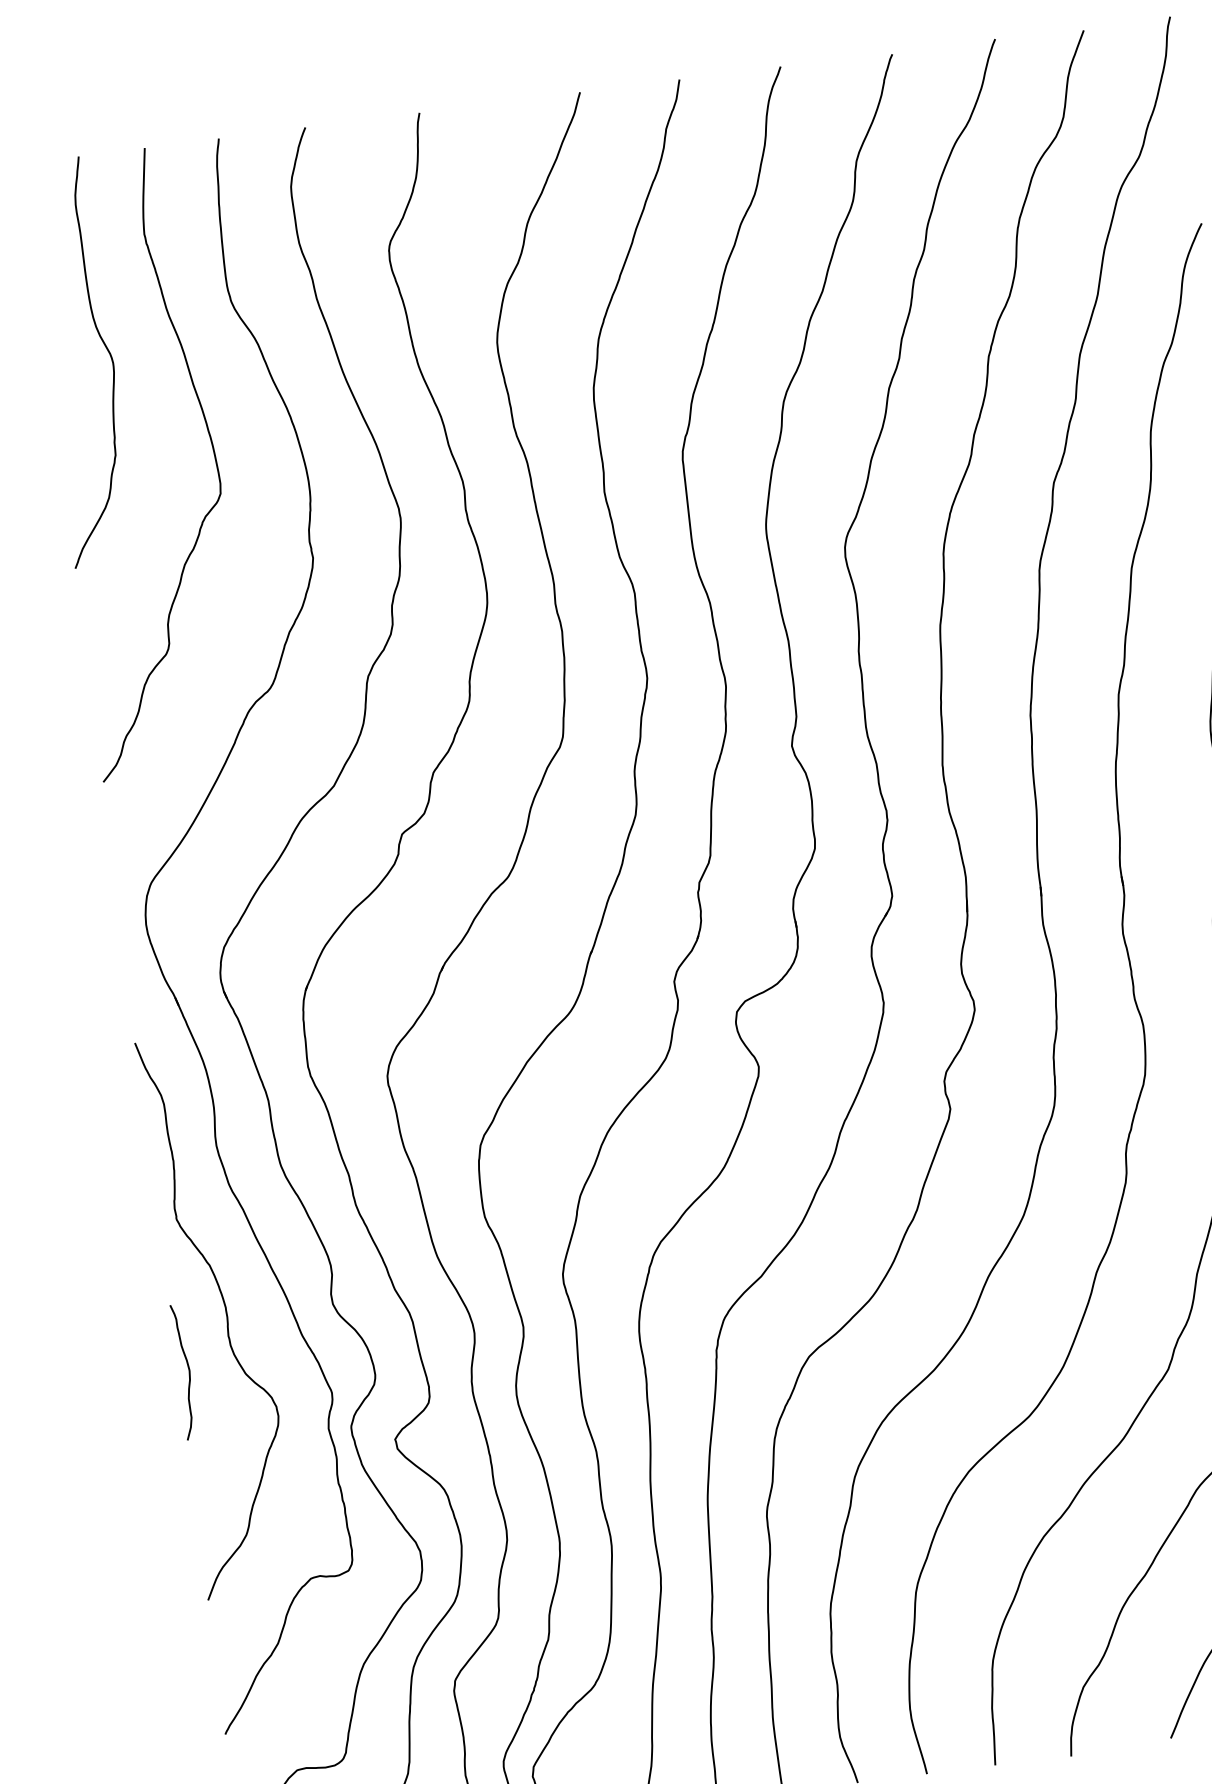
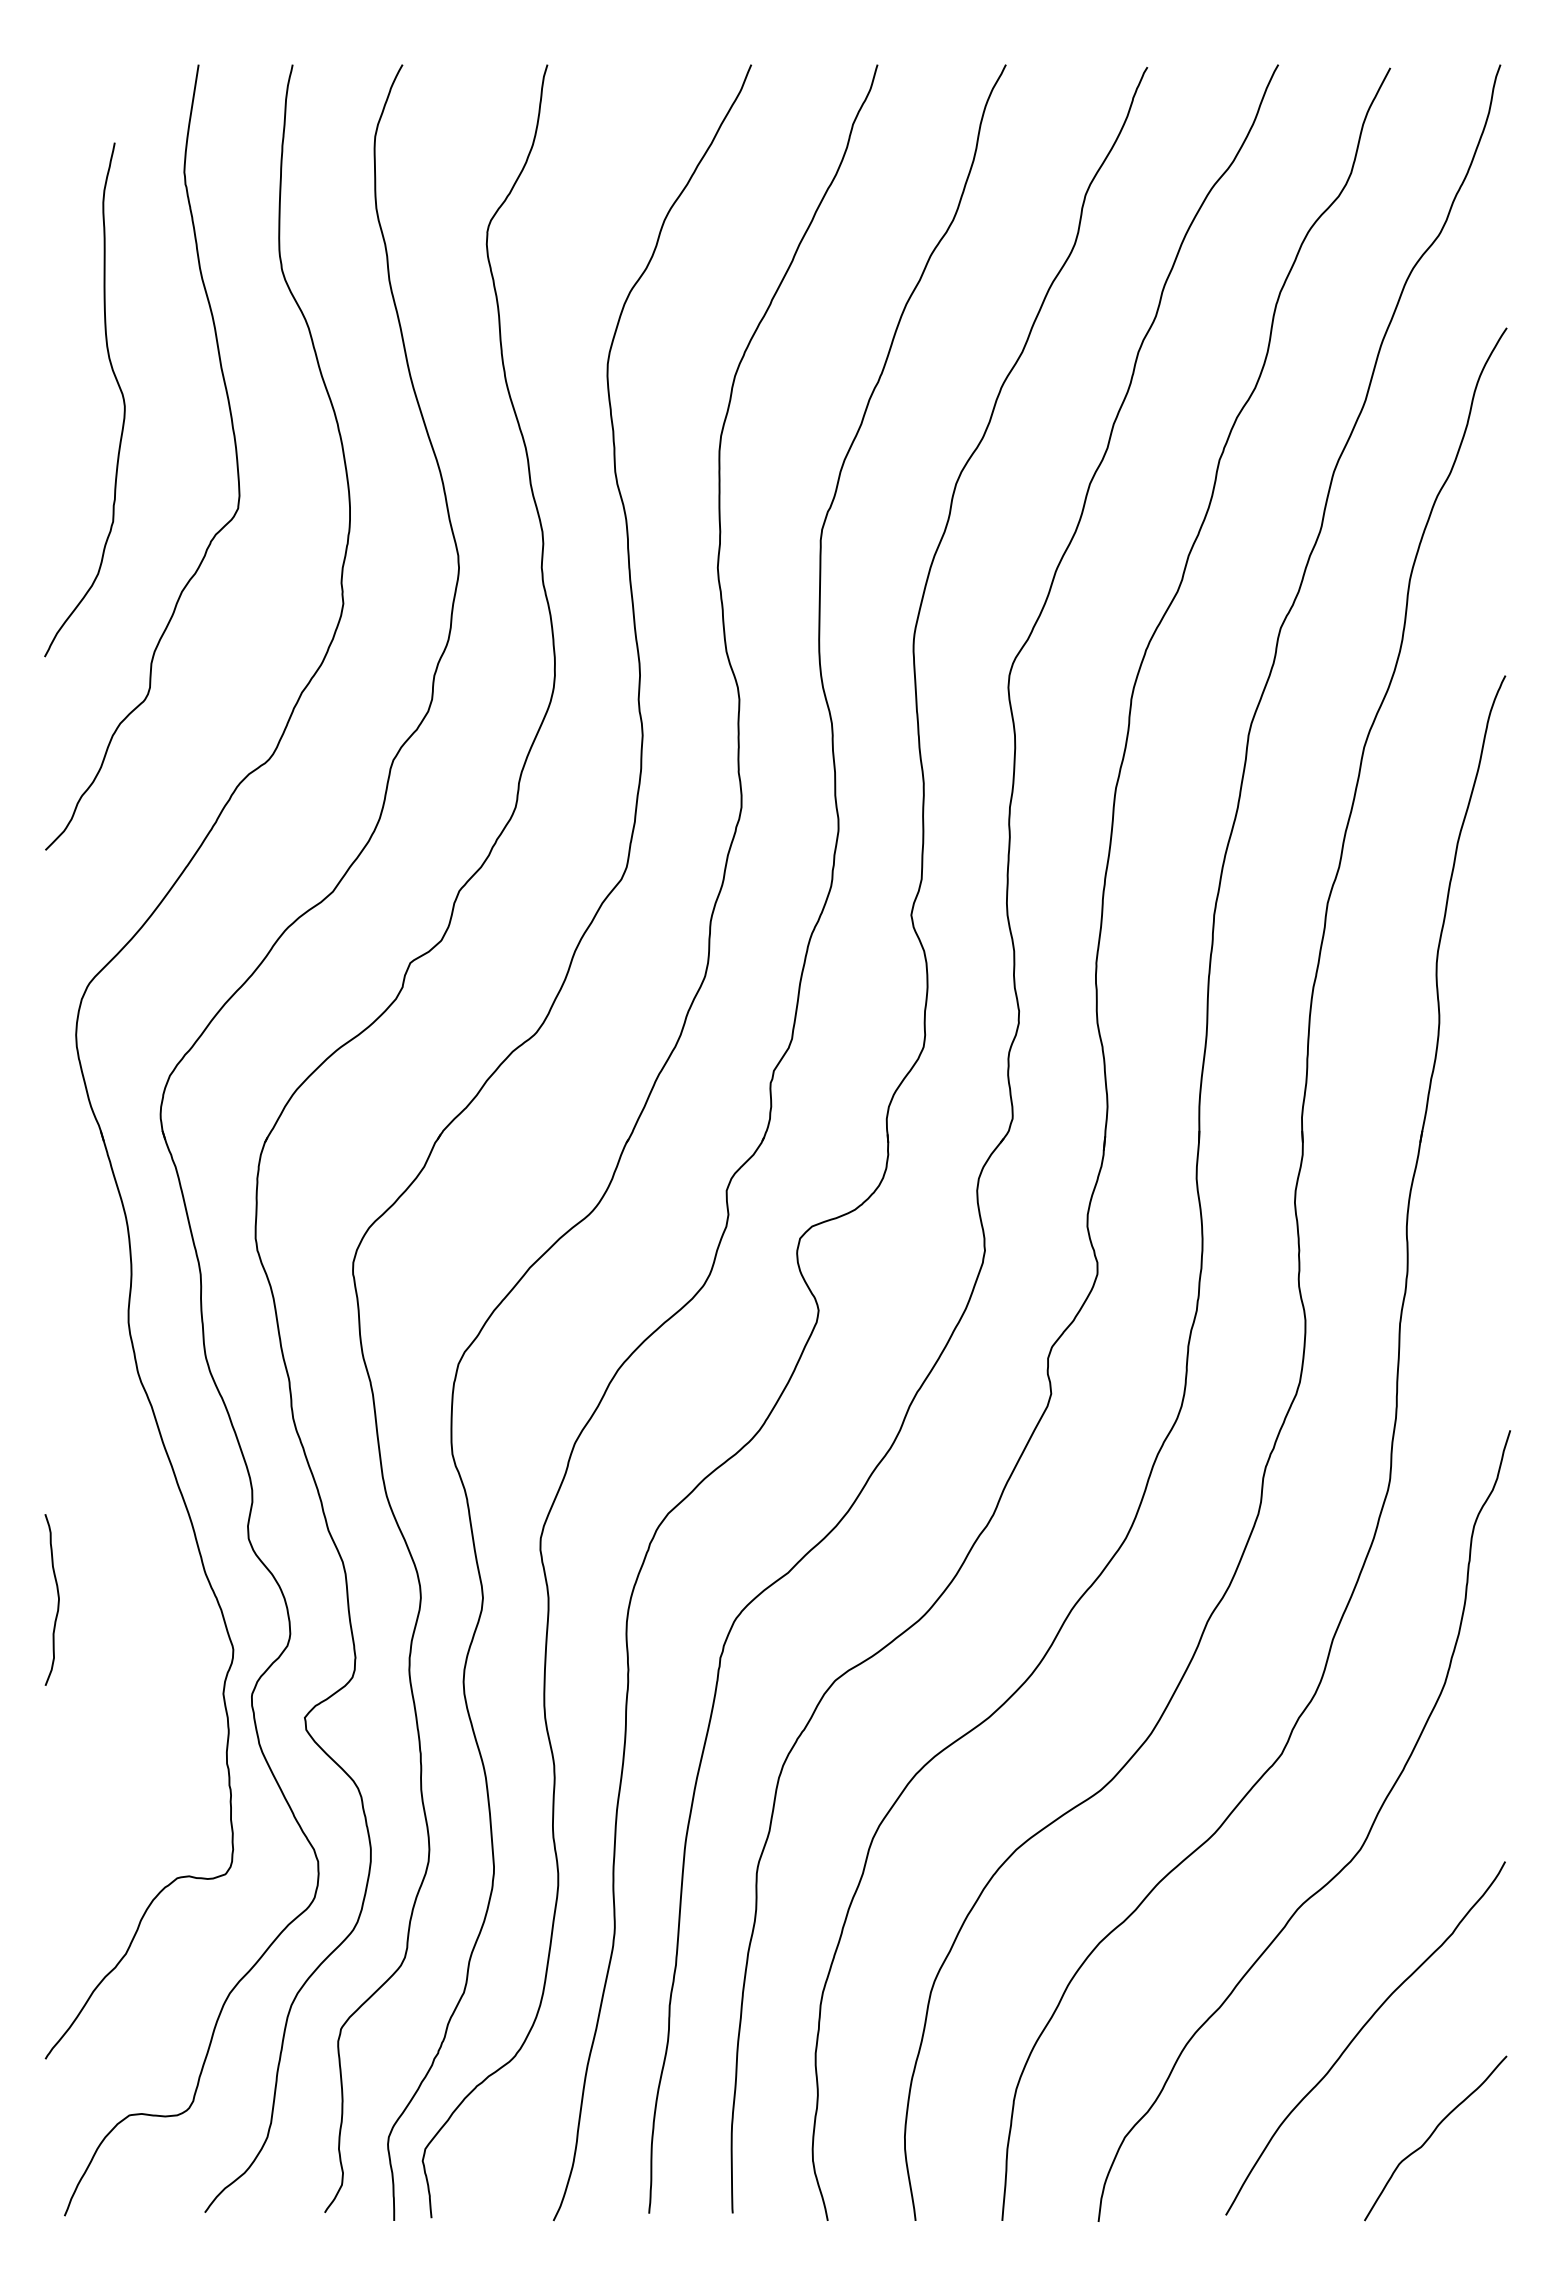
curve: (106, 348) -> (118, 387), moved
curve: (226, 1315) -> (113, 1535), removed

